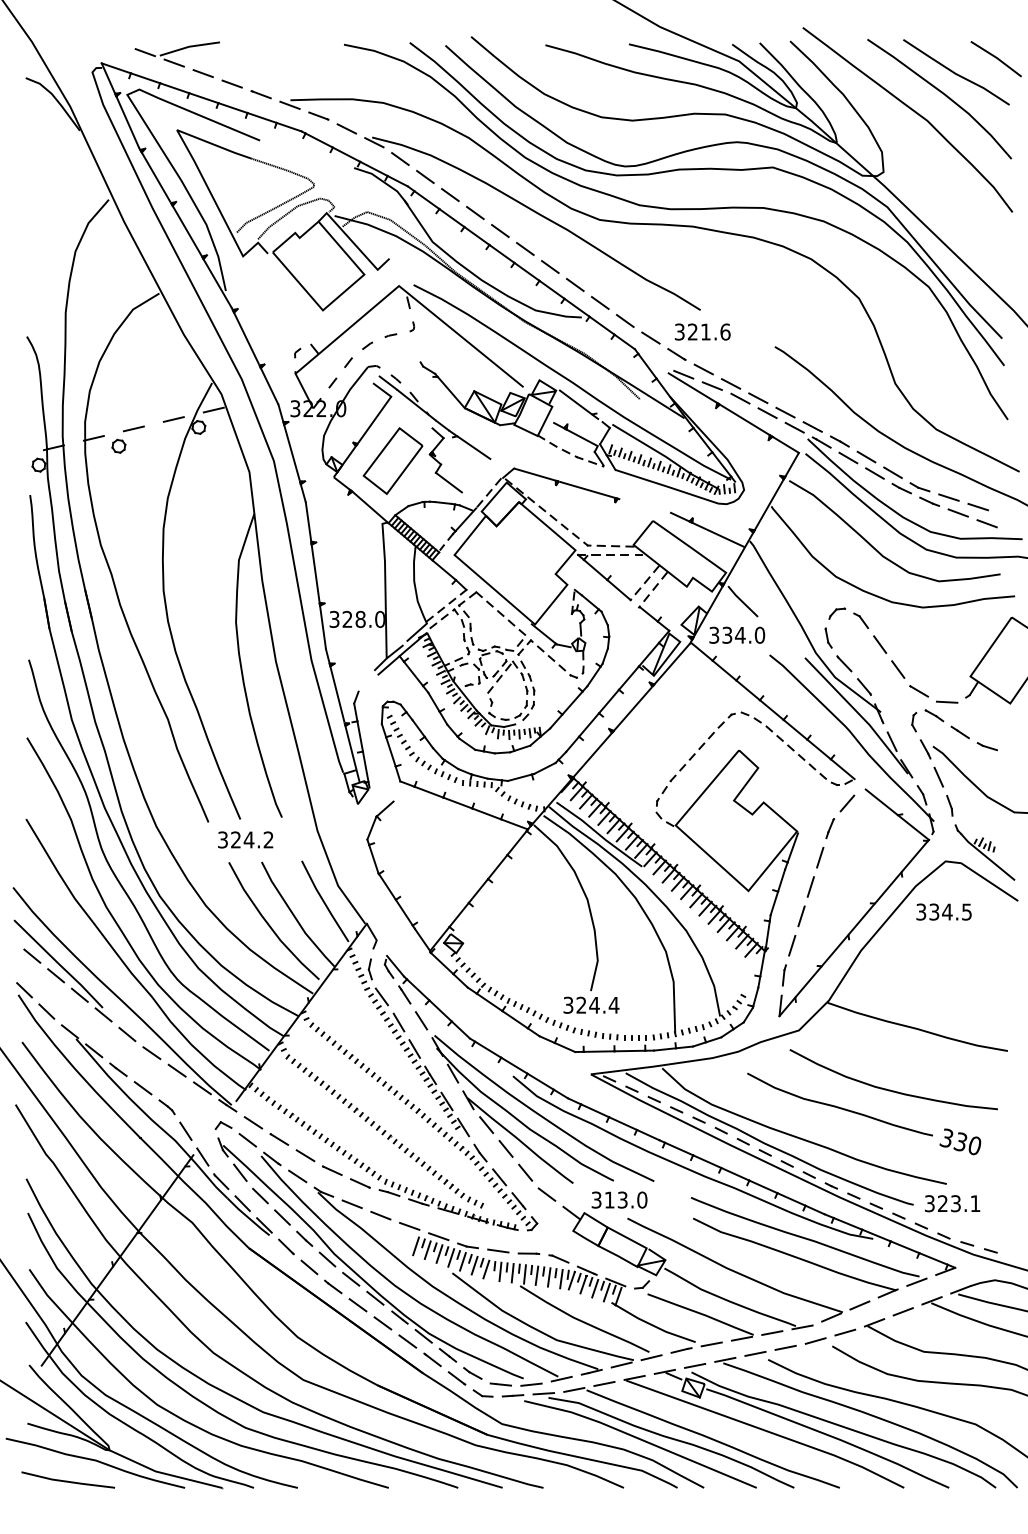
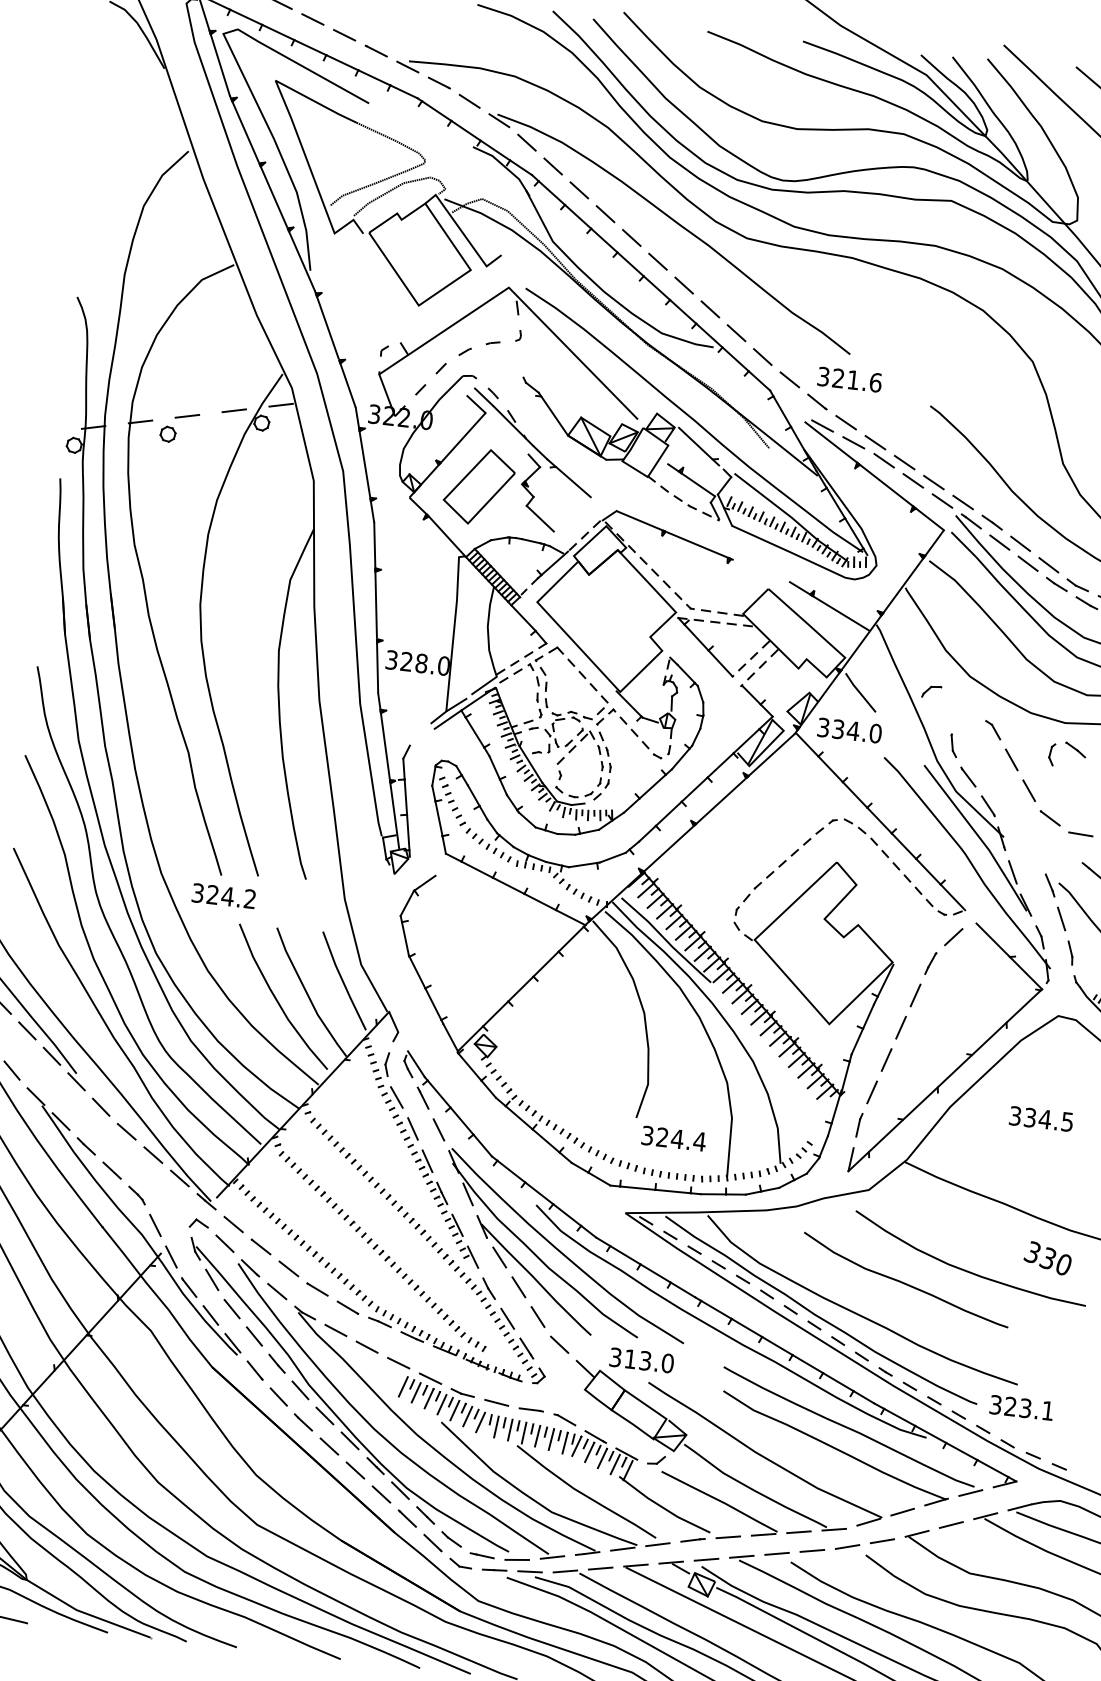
part: (837, 613) -> (932, 691), moved
part: (930, 714) -> (1071, 748), moved
text: (245, 839) -> (223, 895), moved
text: (943, 911) -> (1040, 1118), moved
text: (591, 1004) -> (674, 1137), moved
text: (960, 1141) -> (1048, 1257), moved

